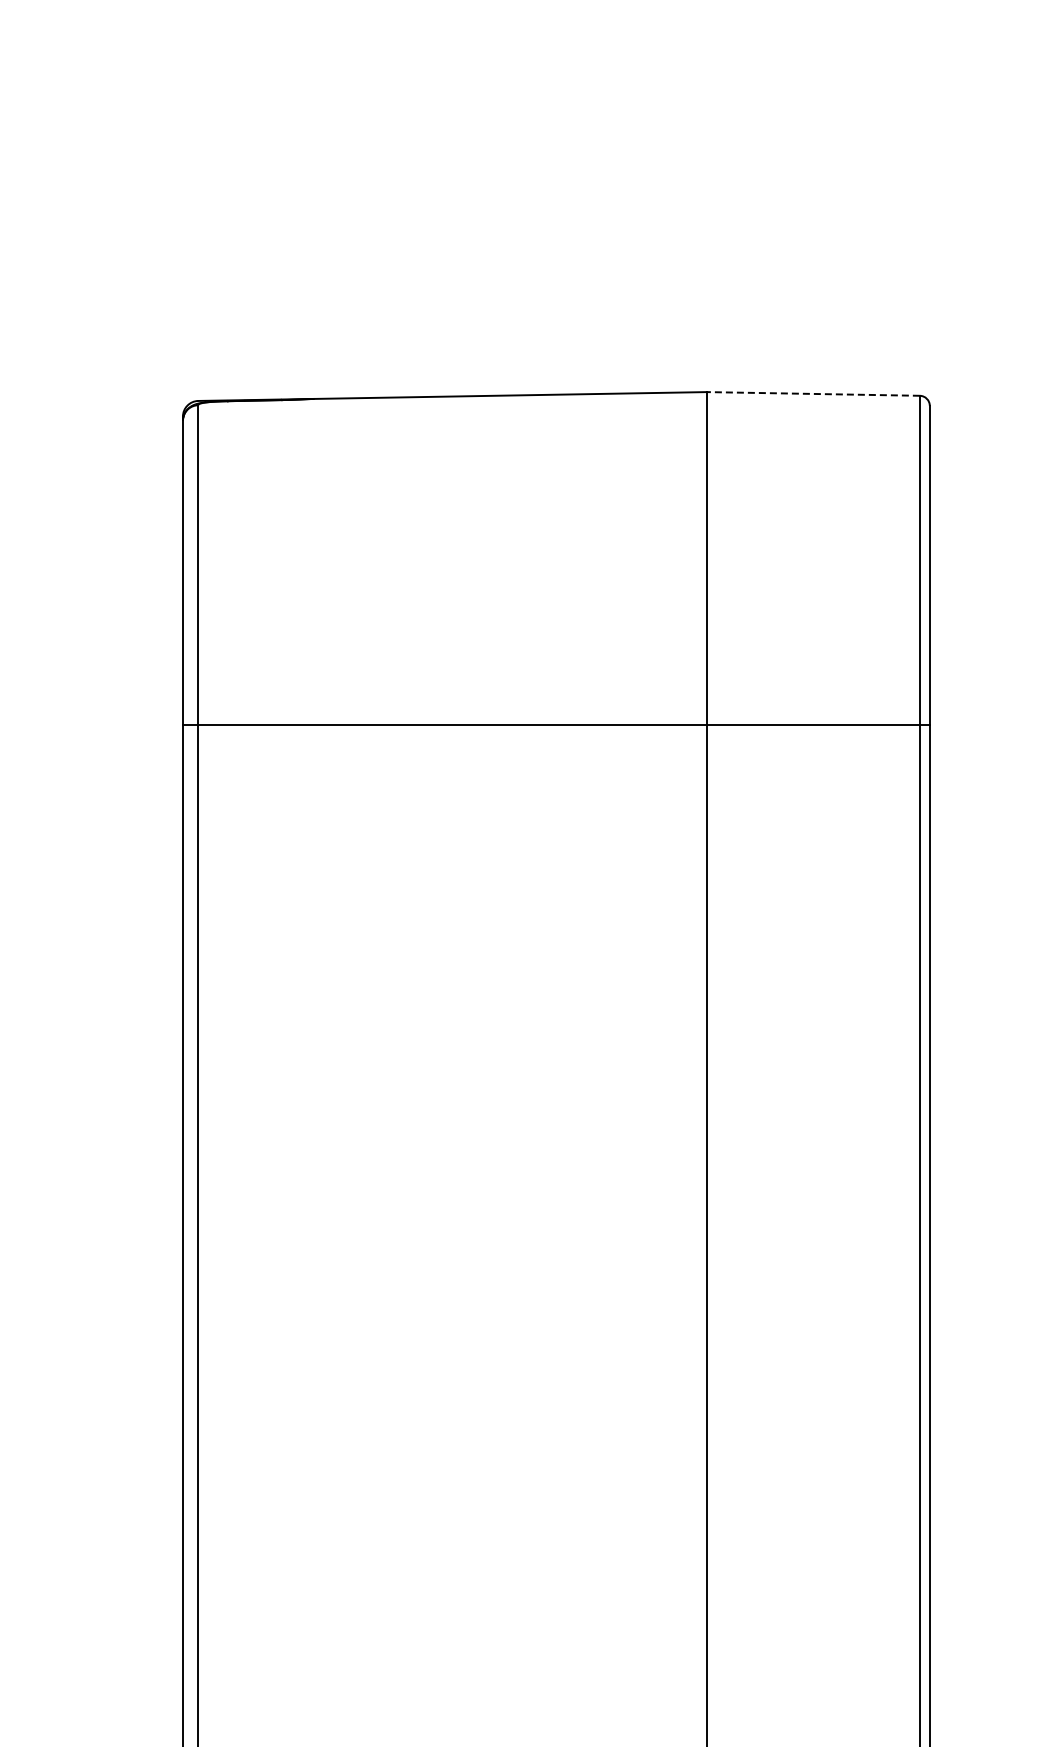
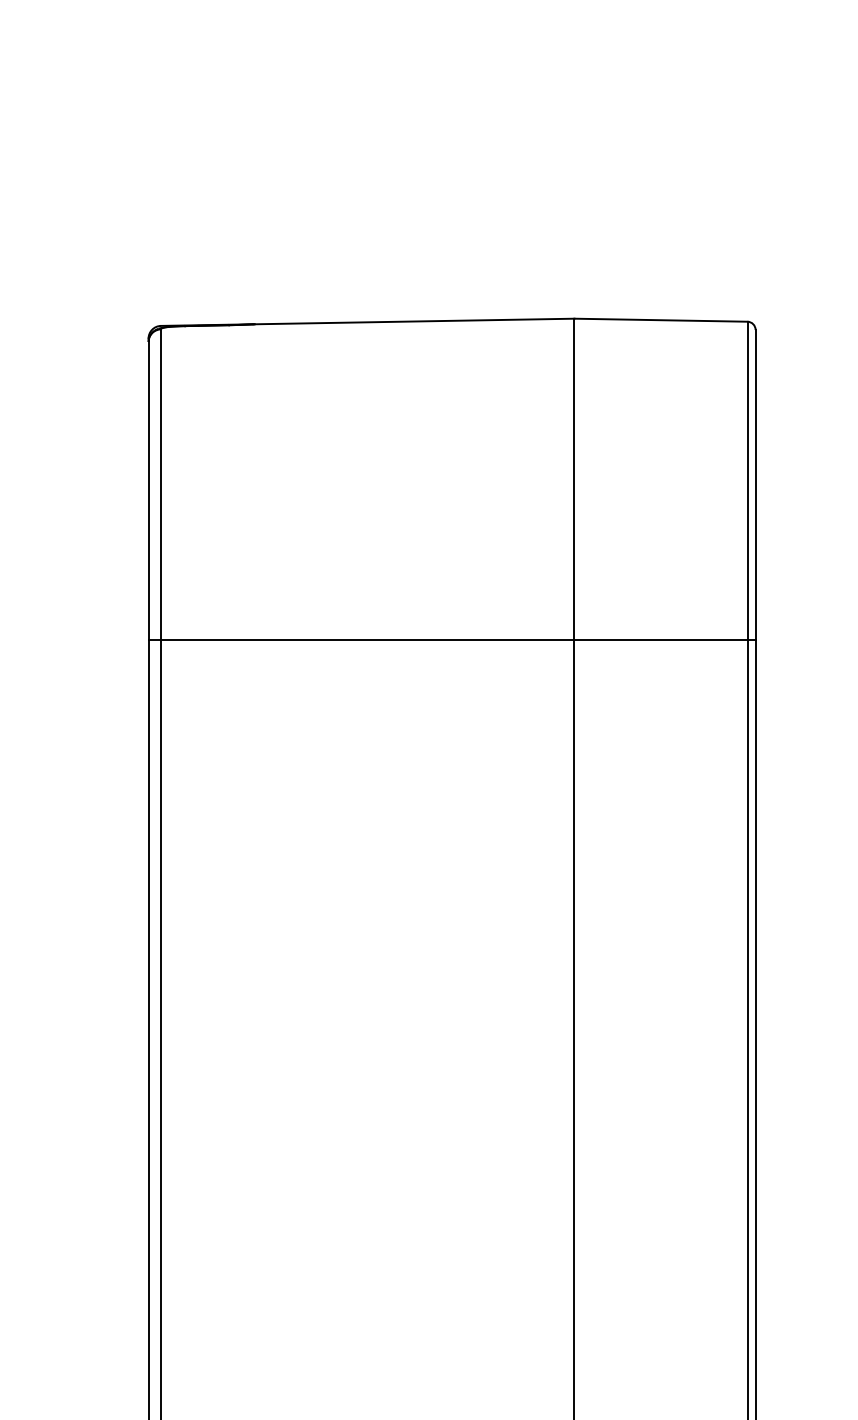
line: (812, 393) -> (660, 319), dashed -> solid
line: (555, 725) -> (451, 640), moved

